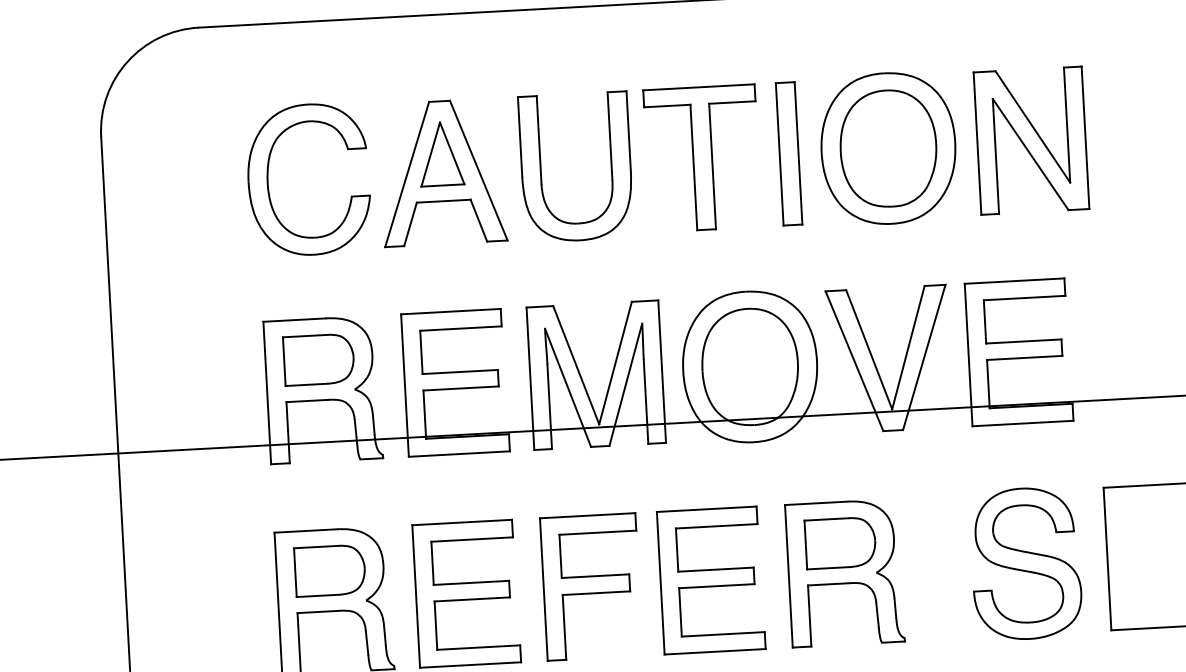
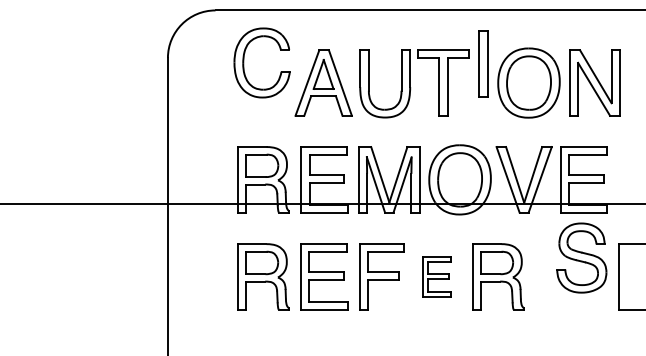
part: (789, 152) -> (483, 63), moved
part: (270, 180) -> (244, 62), moved
part: (1025, 562) -> (581, 257), moved
part: (710, 579) -> (436, 276), size x0.6

